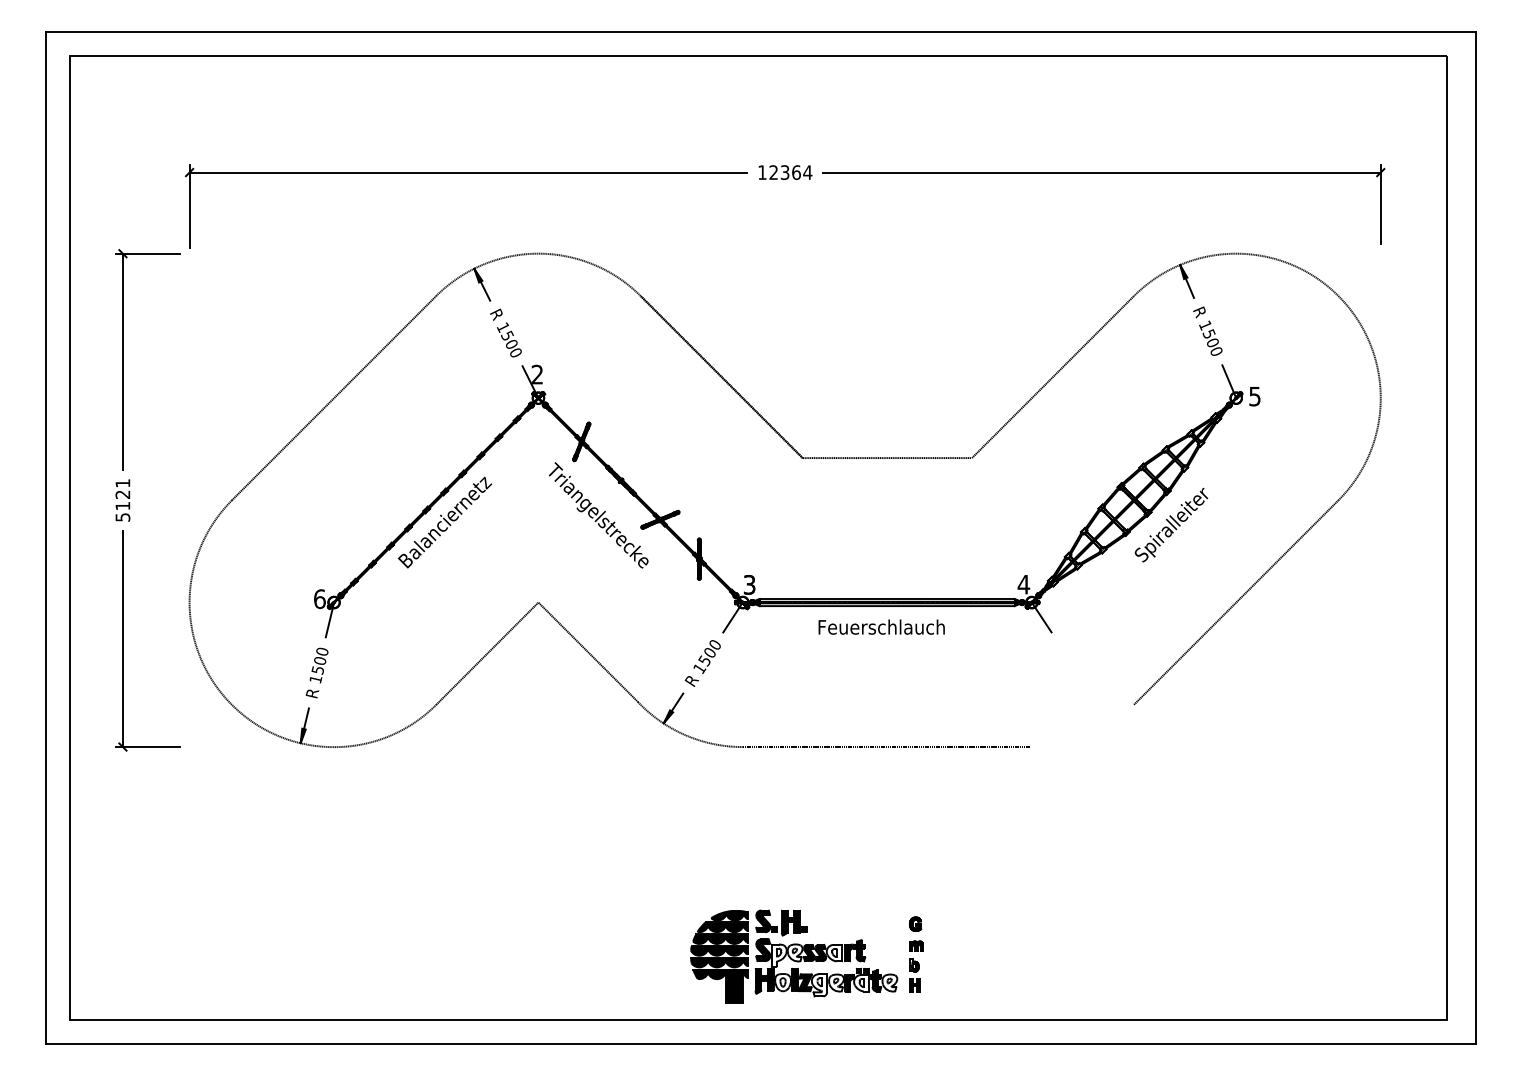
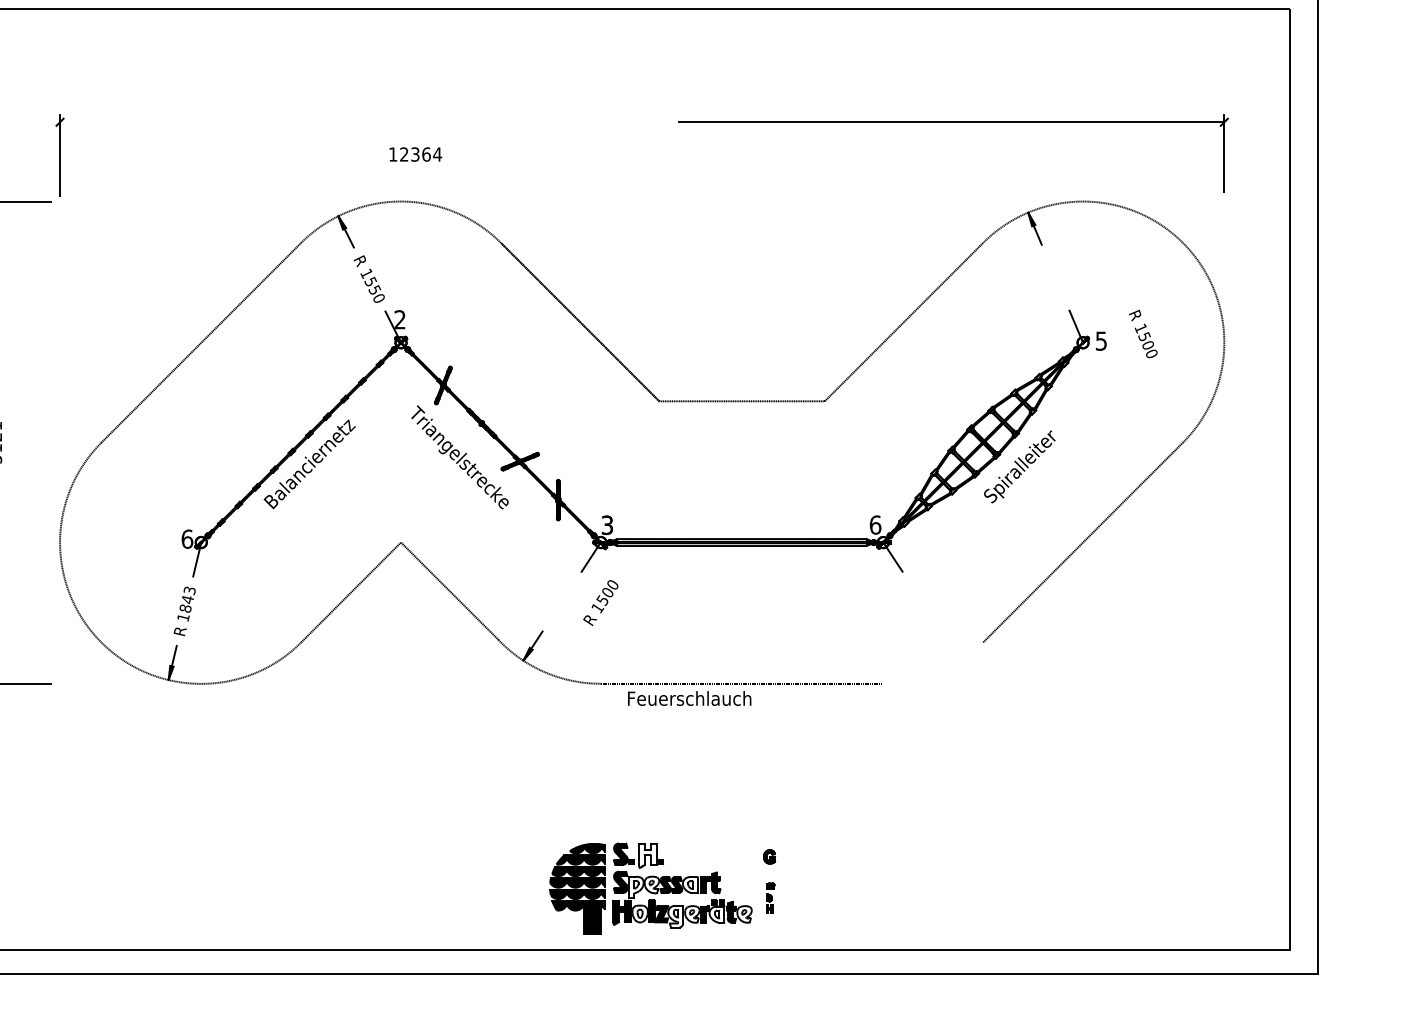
line: (468, 172) -> (332, 122), removed
text: (785, 172) -> (415, 154), moved
text: (1207, 330) -> (1142, 333), moved
text: (511, 343) -> (374, 289), 1500 -> 1550
text: (1023, 584) -> (875, 524), 4 -> 6
text: (881, 626) -> (689, 697), moved
text: (319, 660) -> (187, 599), 1500 -> 1843
text: (702, 663) -> (600, 603), moved
fill: (790, 922) -> (647, 855), removed
part: (916, 966) -> (770, 898), size x0.6

